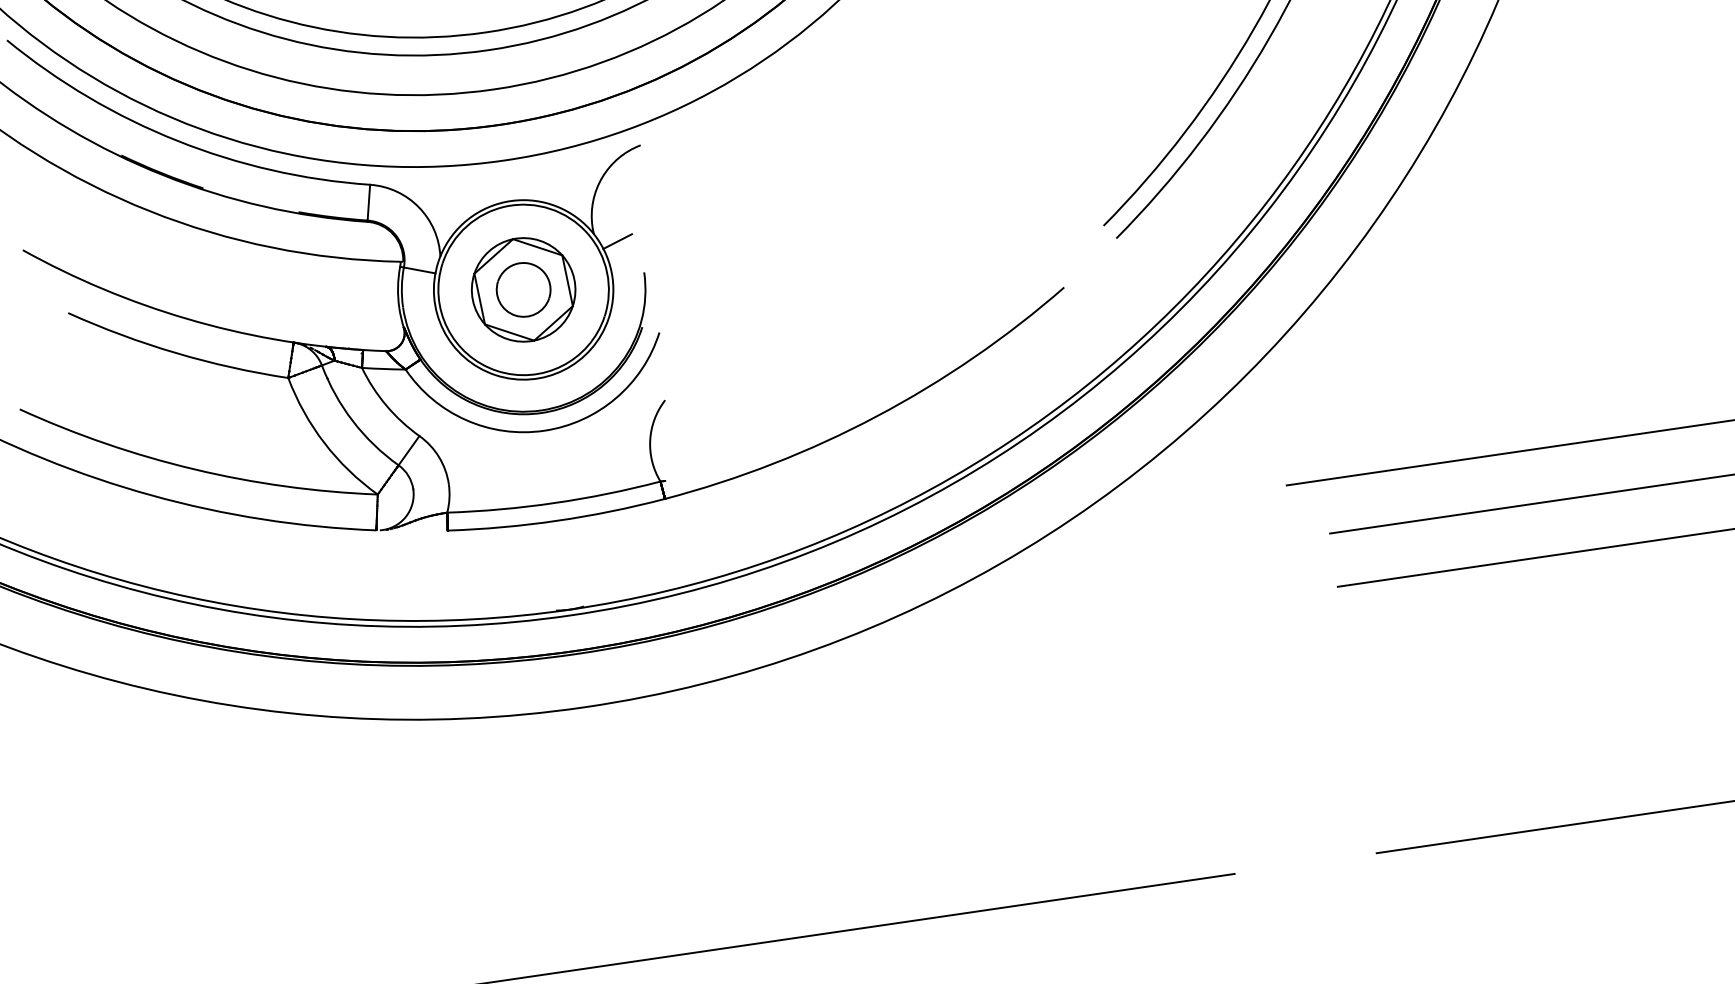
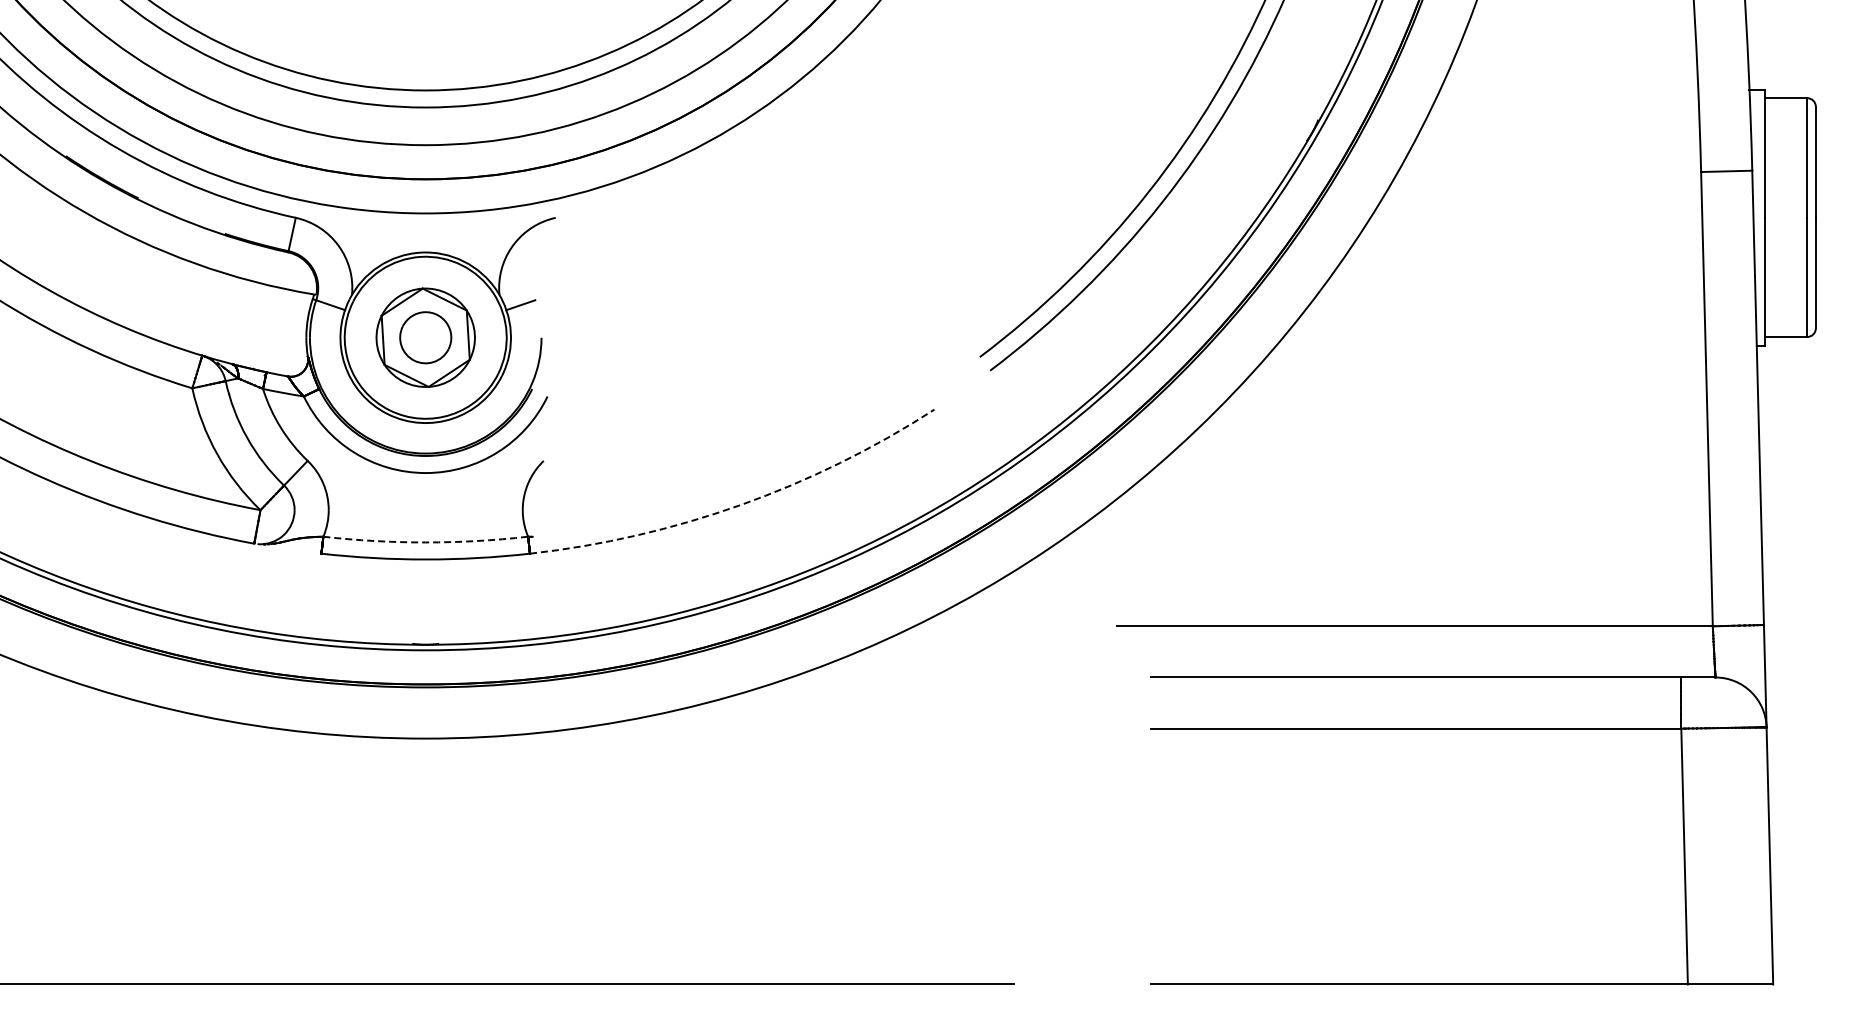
arc: (876, 416) -> (740, 505), solid -> dashed
arc: (554, 503) -> (425, 542), solid -> dashed

